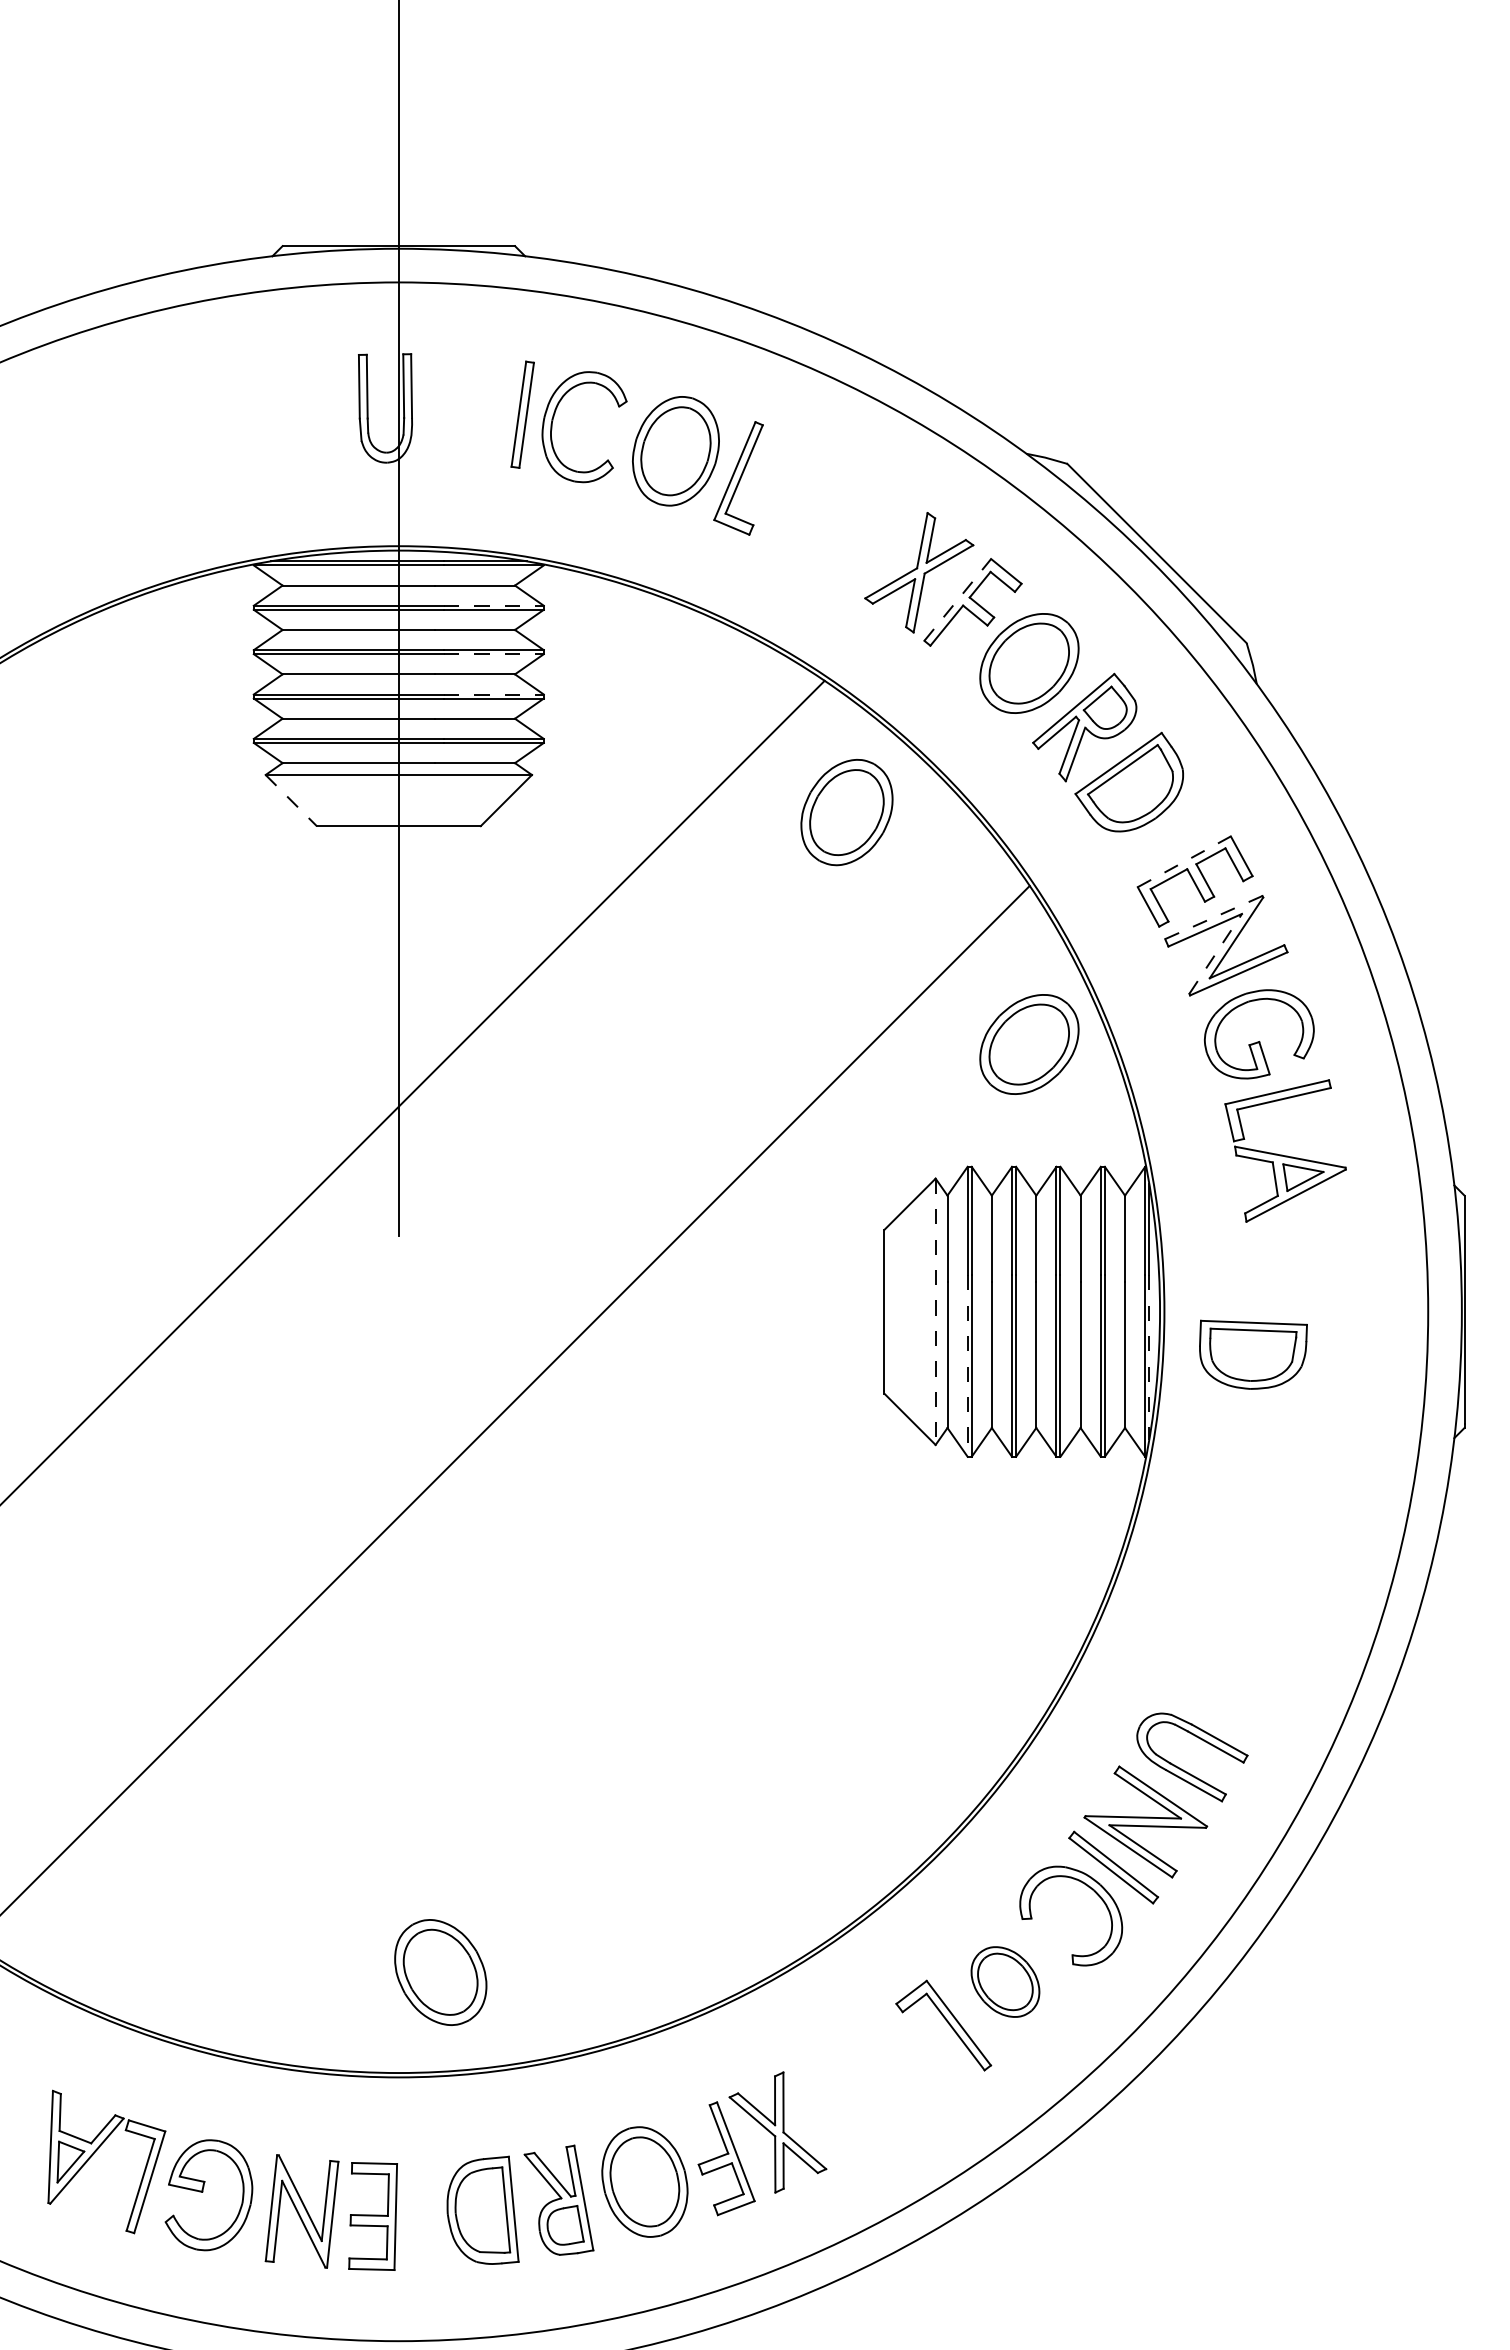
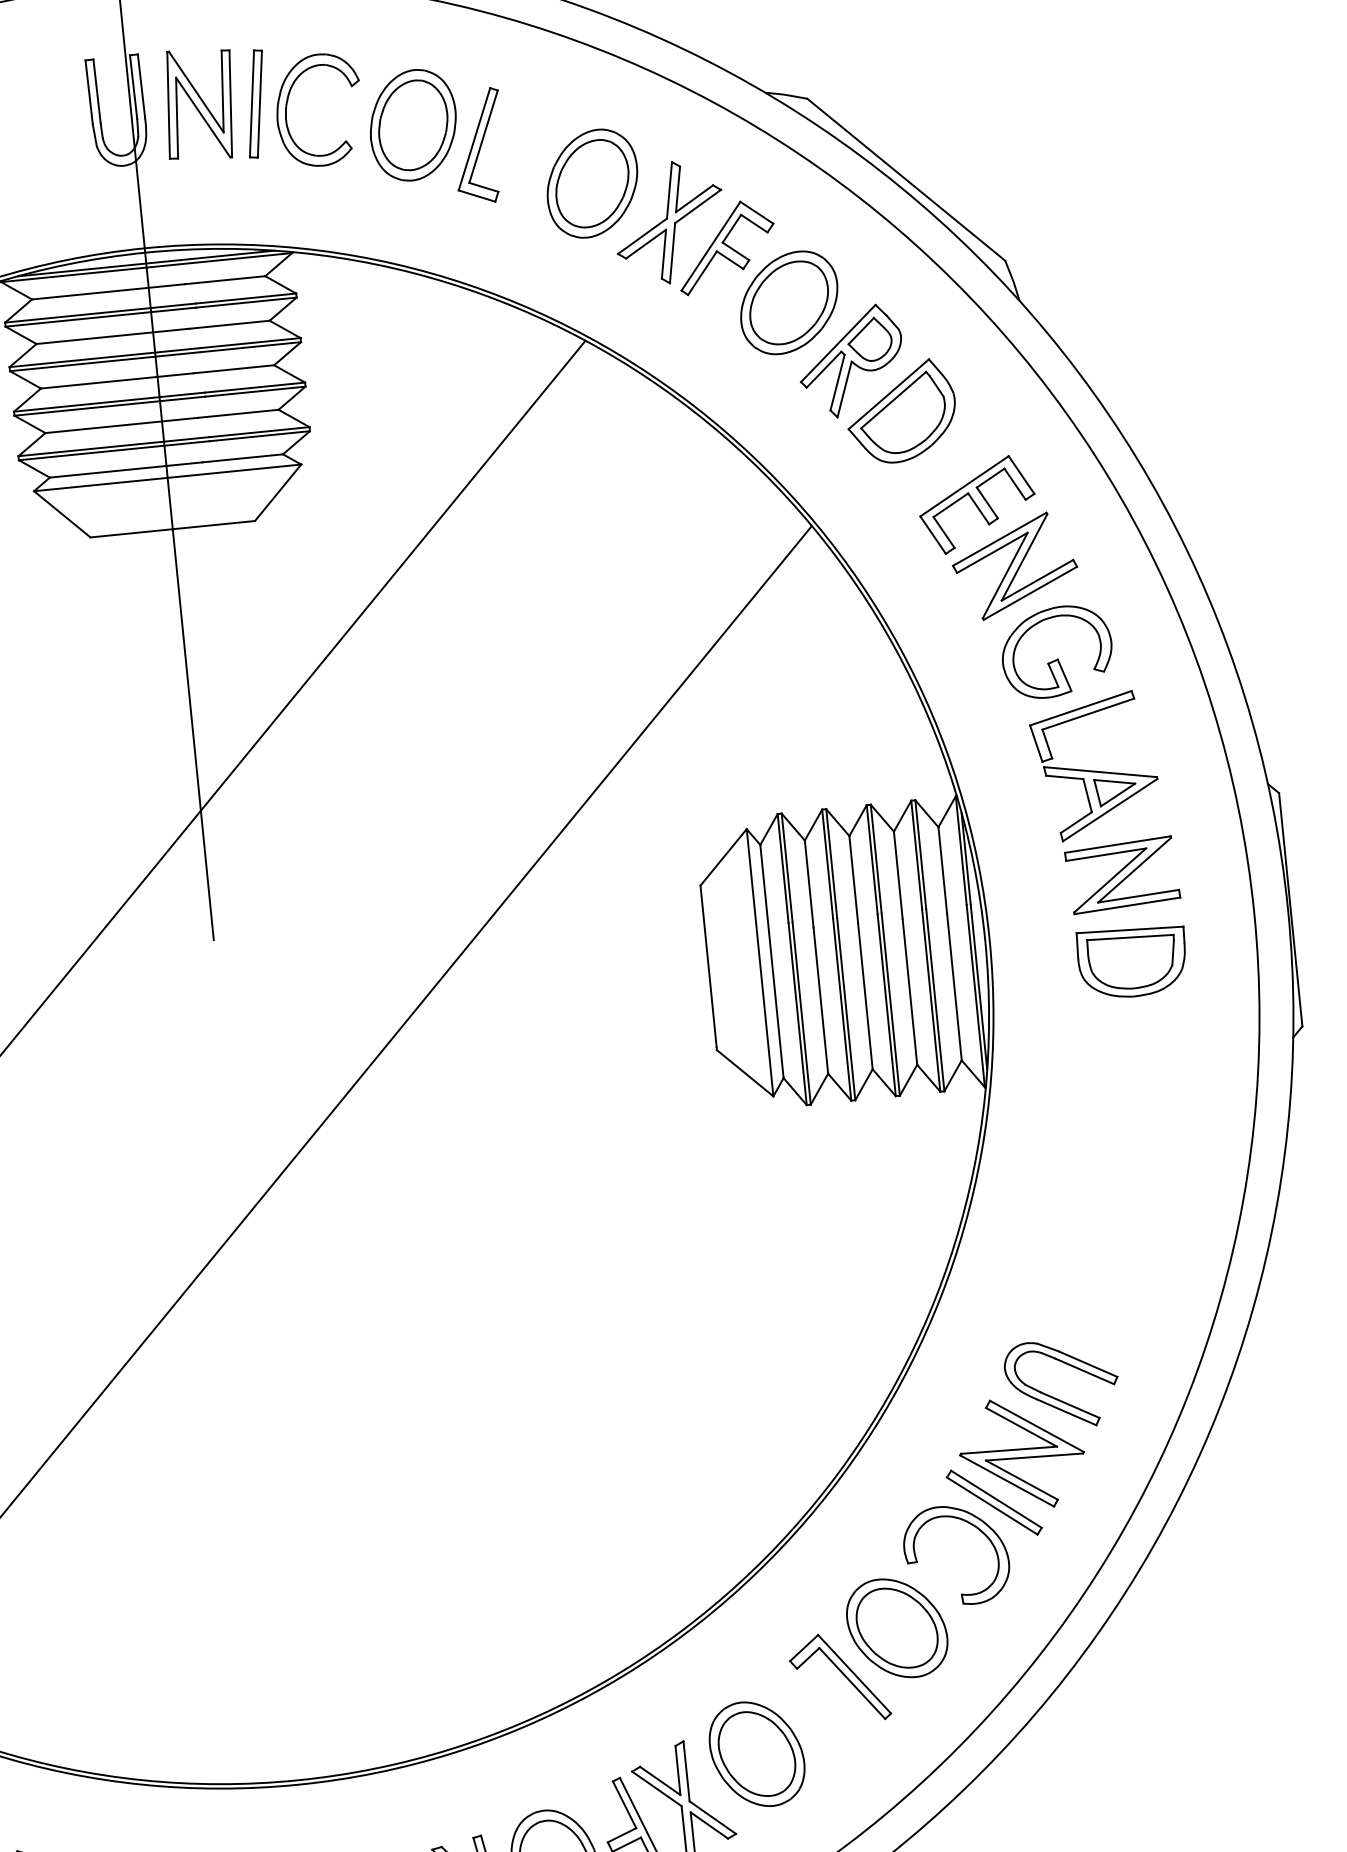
part: (466, 409) -> (198, 104), added
line: (957, 599) -> (710, 245), dashed -> solid
line: (493, 605) -> (245, 298), dashed -> solid
line: (493, 654) -> (250, 347), dashed -> solid
line: (493, 694) -> (254, 387), dashed -> solid
line: (291, 800) -> (62, 514), dashed -> solid
part: (846, 812) -> (591, 183), moved
line: (1184, 861) -> (964, 485), dashed -> solid
line: (1214, 917) -> (1000, 539), dashed -> solid
line: (1215, 953) -> (1004, 575), dashed -> solid
part: (1029, 1044) -> (827, 685), removed
part: (1301, 1260) -> (1122, 874), added
line: (935, 1312) -> (759, 963), dashed -> solid
part: (1253, 1354) -> (1132, 961), moved
line: (1149, 1357) -> (979, 987), dashed -> solid
line: (967, 1366) -> (797, 1014), dashed -> solid
part: (440, 1972) -> (756, 1754), moved
part: (1005, 1981) -> (897, 1627), size x1.43

